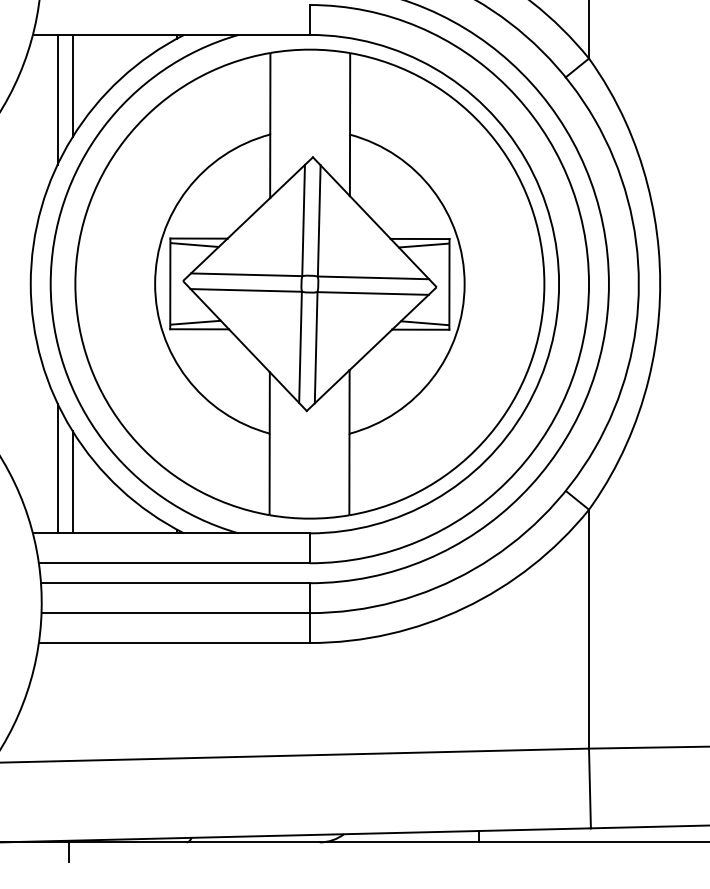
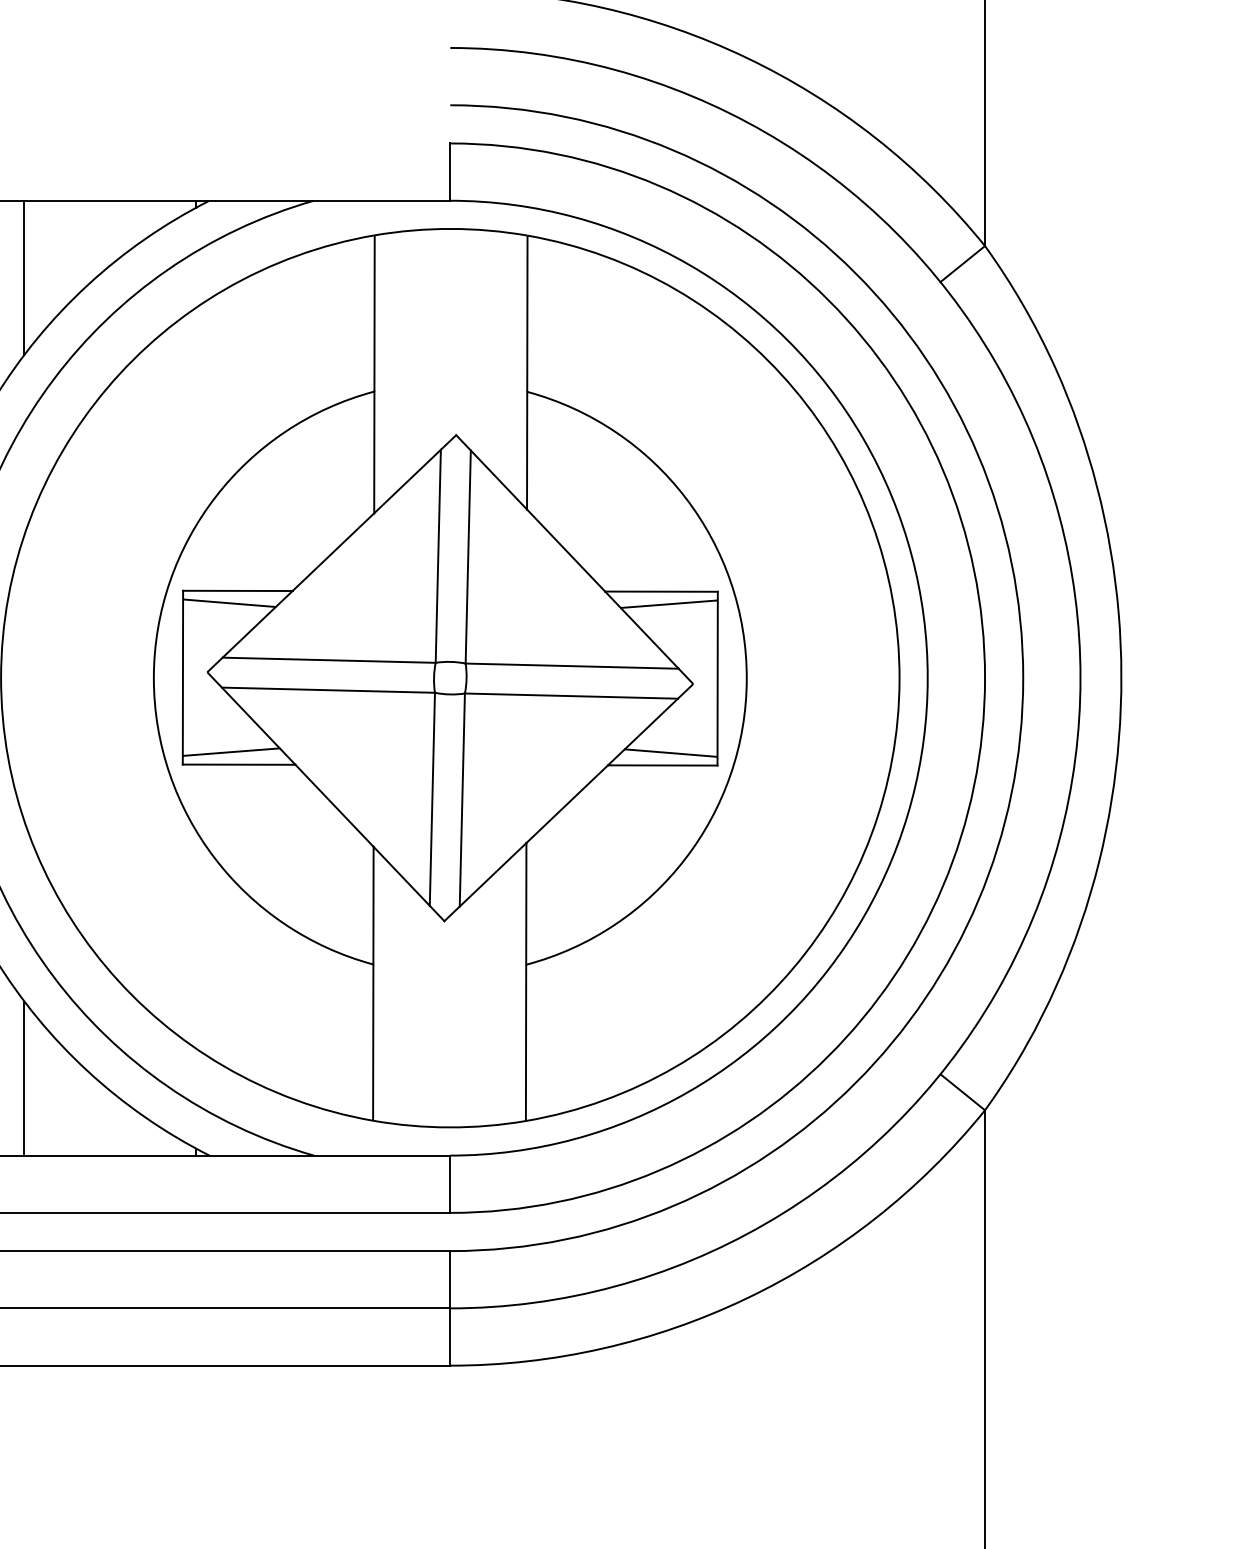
line: (87, 74) -> (24, 276), added
line: (87, 492) -> (24, 1077), added

